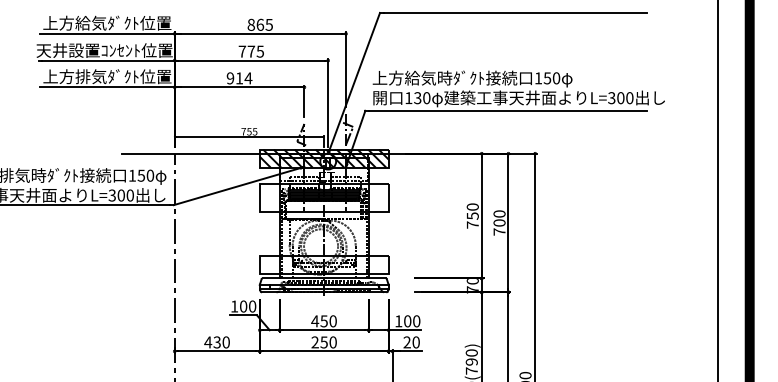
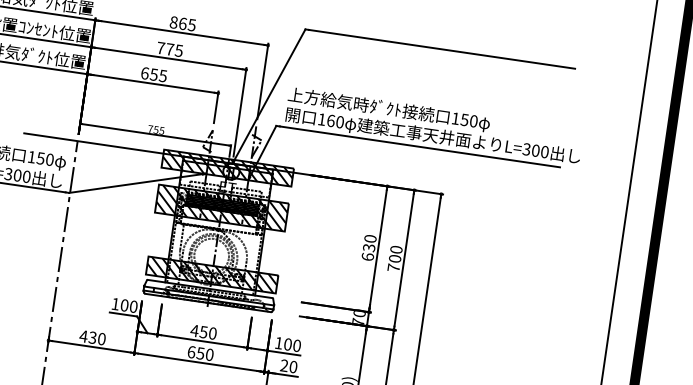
text: (239, 78) -> (154, 74), 914 -> 655
text: (417, 98) -> (330, 121), 130 -> 160
hatch: (323, 198) -> (221, 208), added
text: (472, 220) -> (368, 252), 750 -> 630
hatch: (323, 264) -> (211, 274), added
text: (314, 342) -> (190, 352), 250 -> 650

